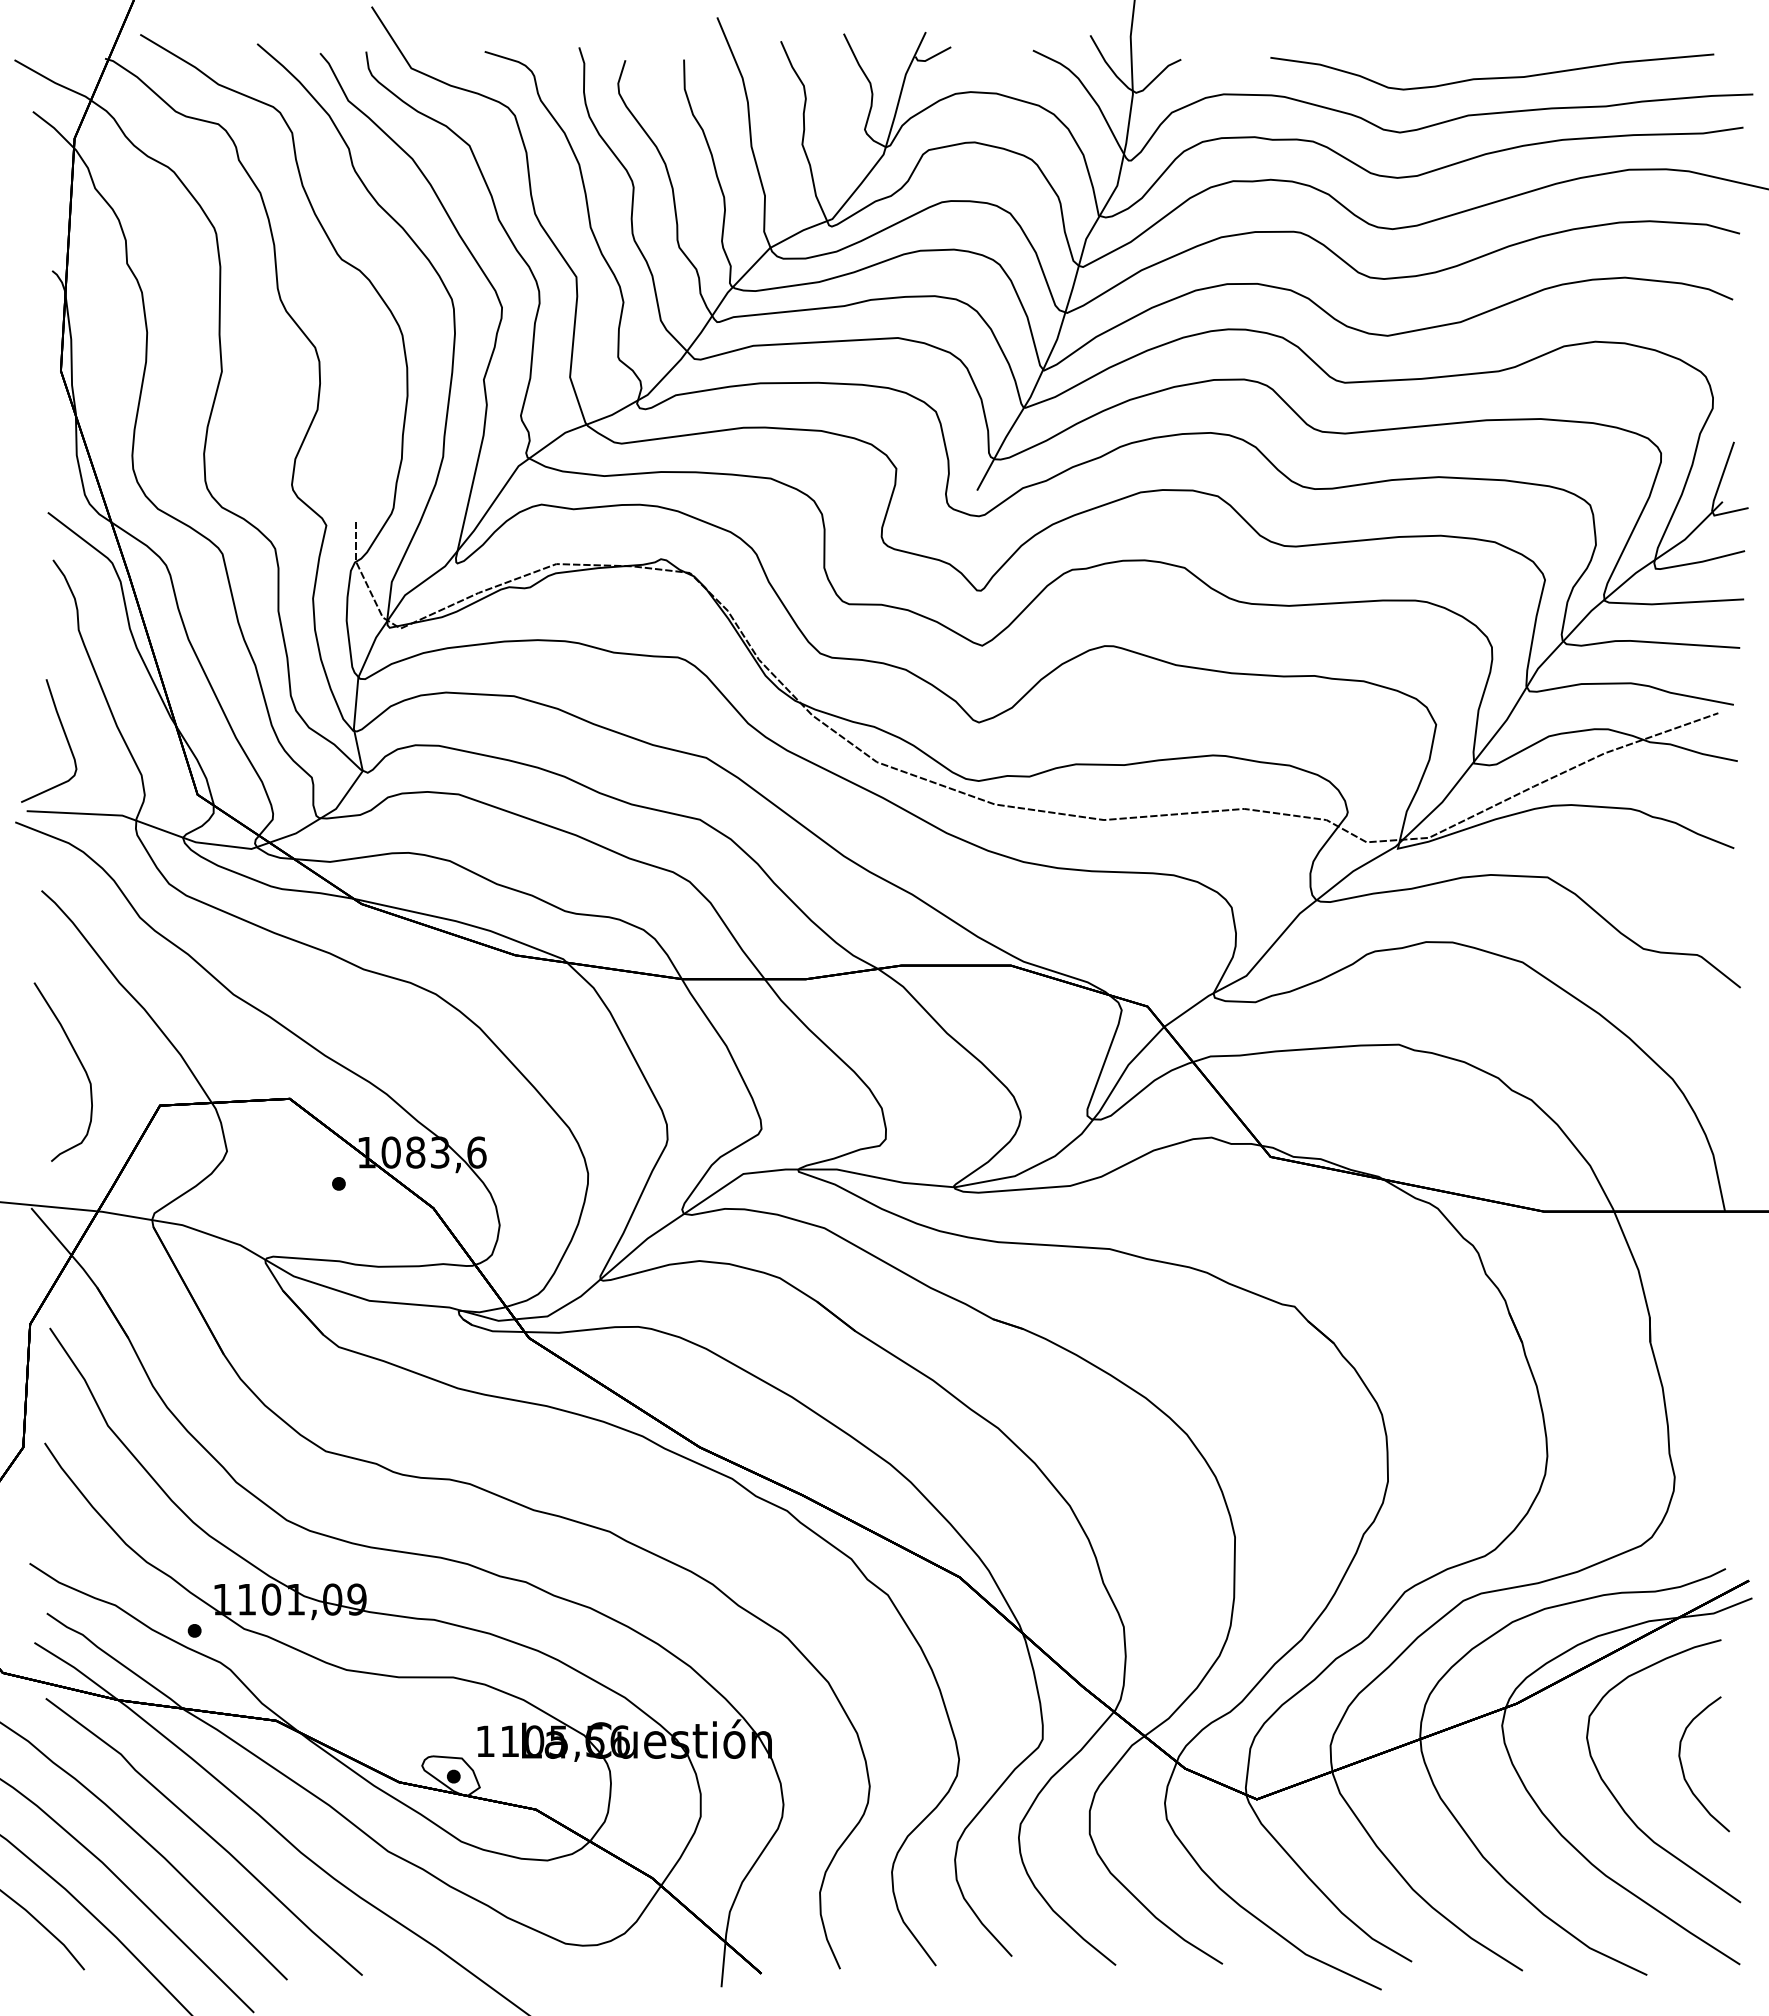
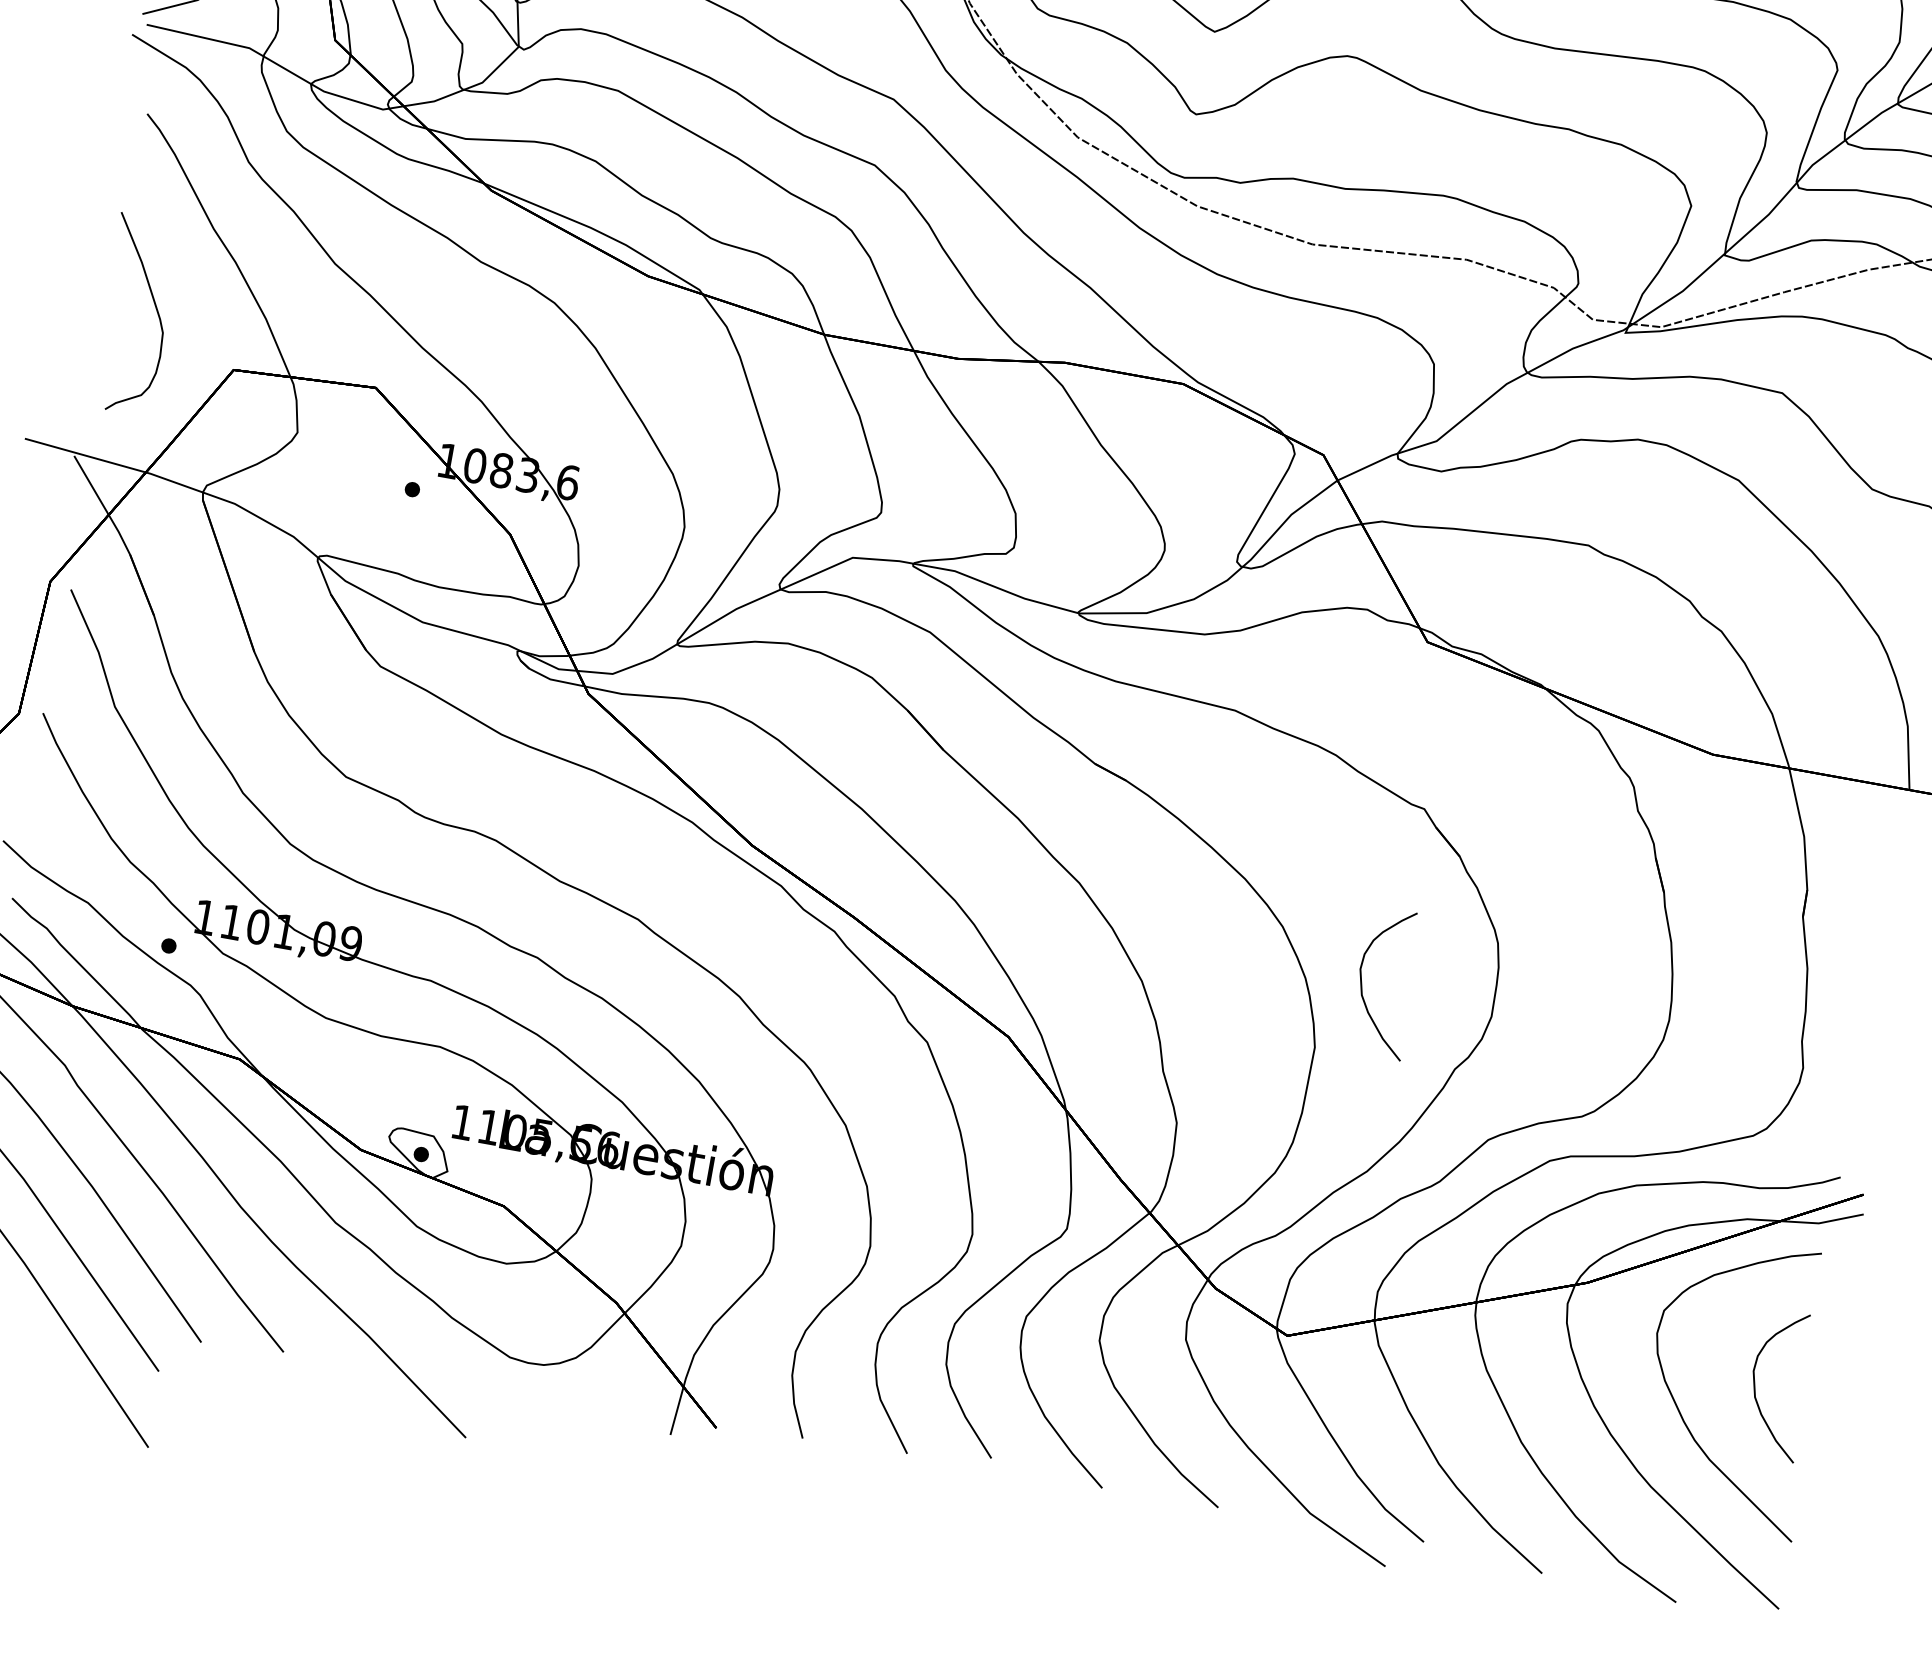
curve: (1267, 1472) -> (1362, 983), added

